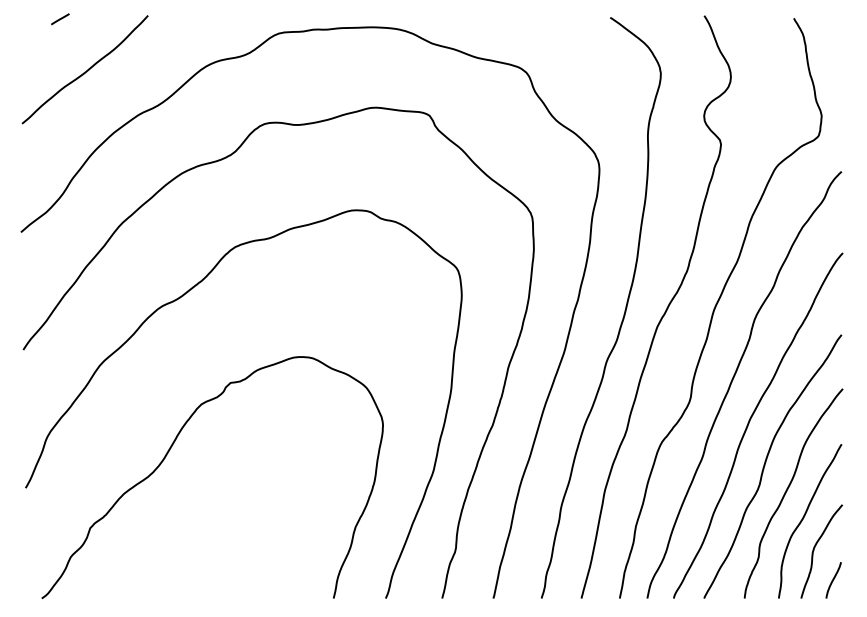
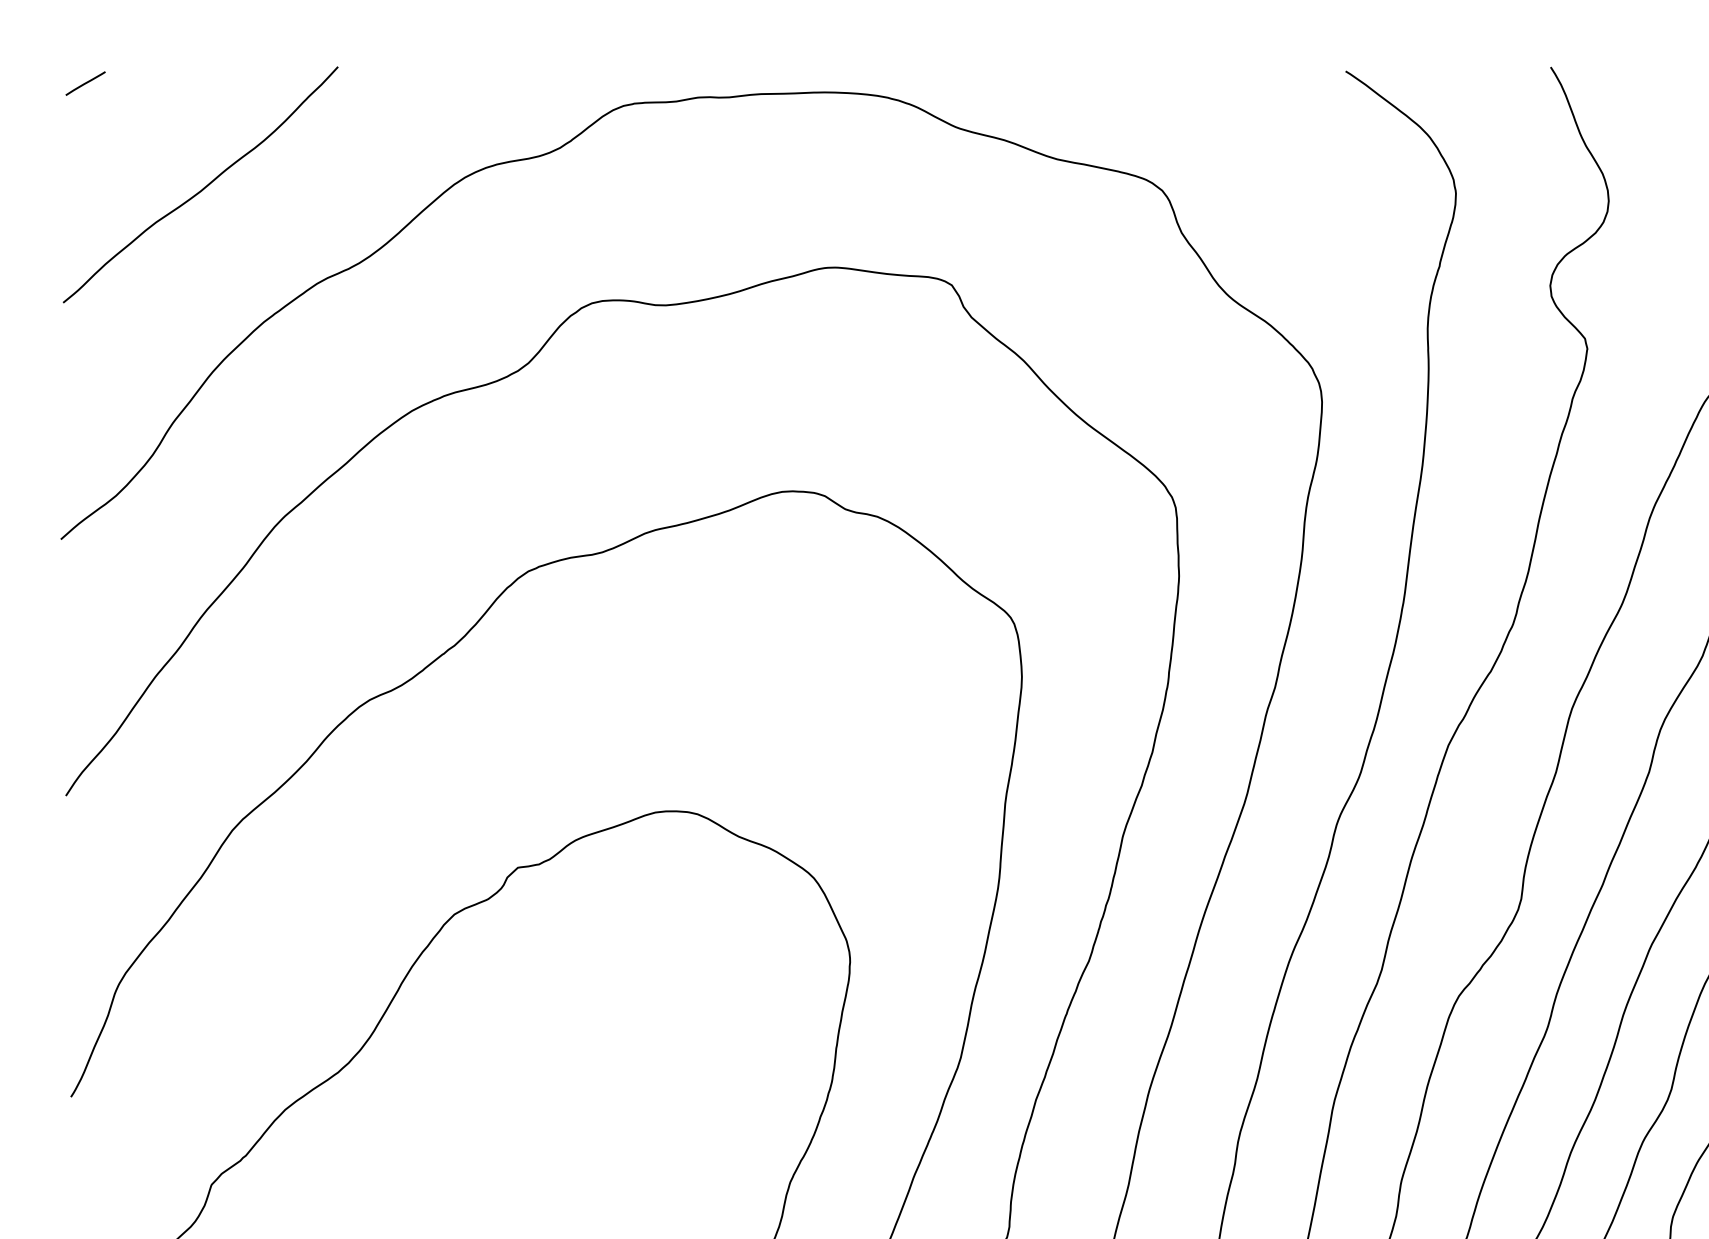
line: (60, 19) -> (85, 84), moved

